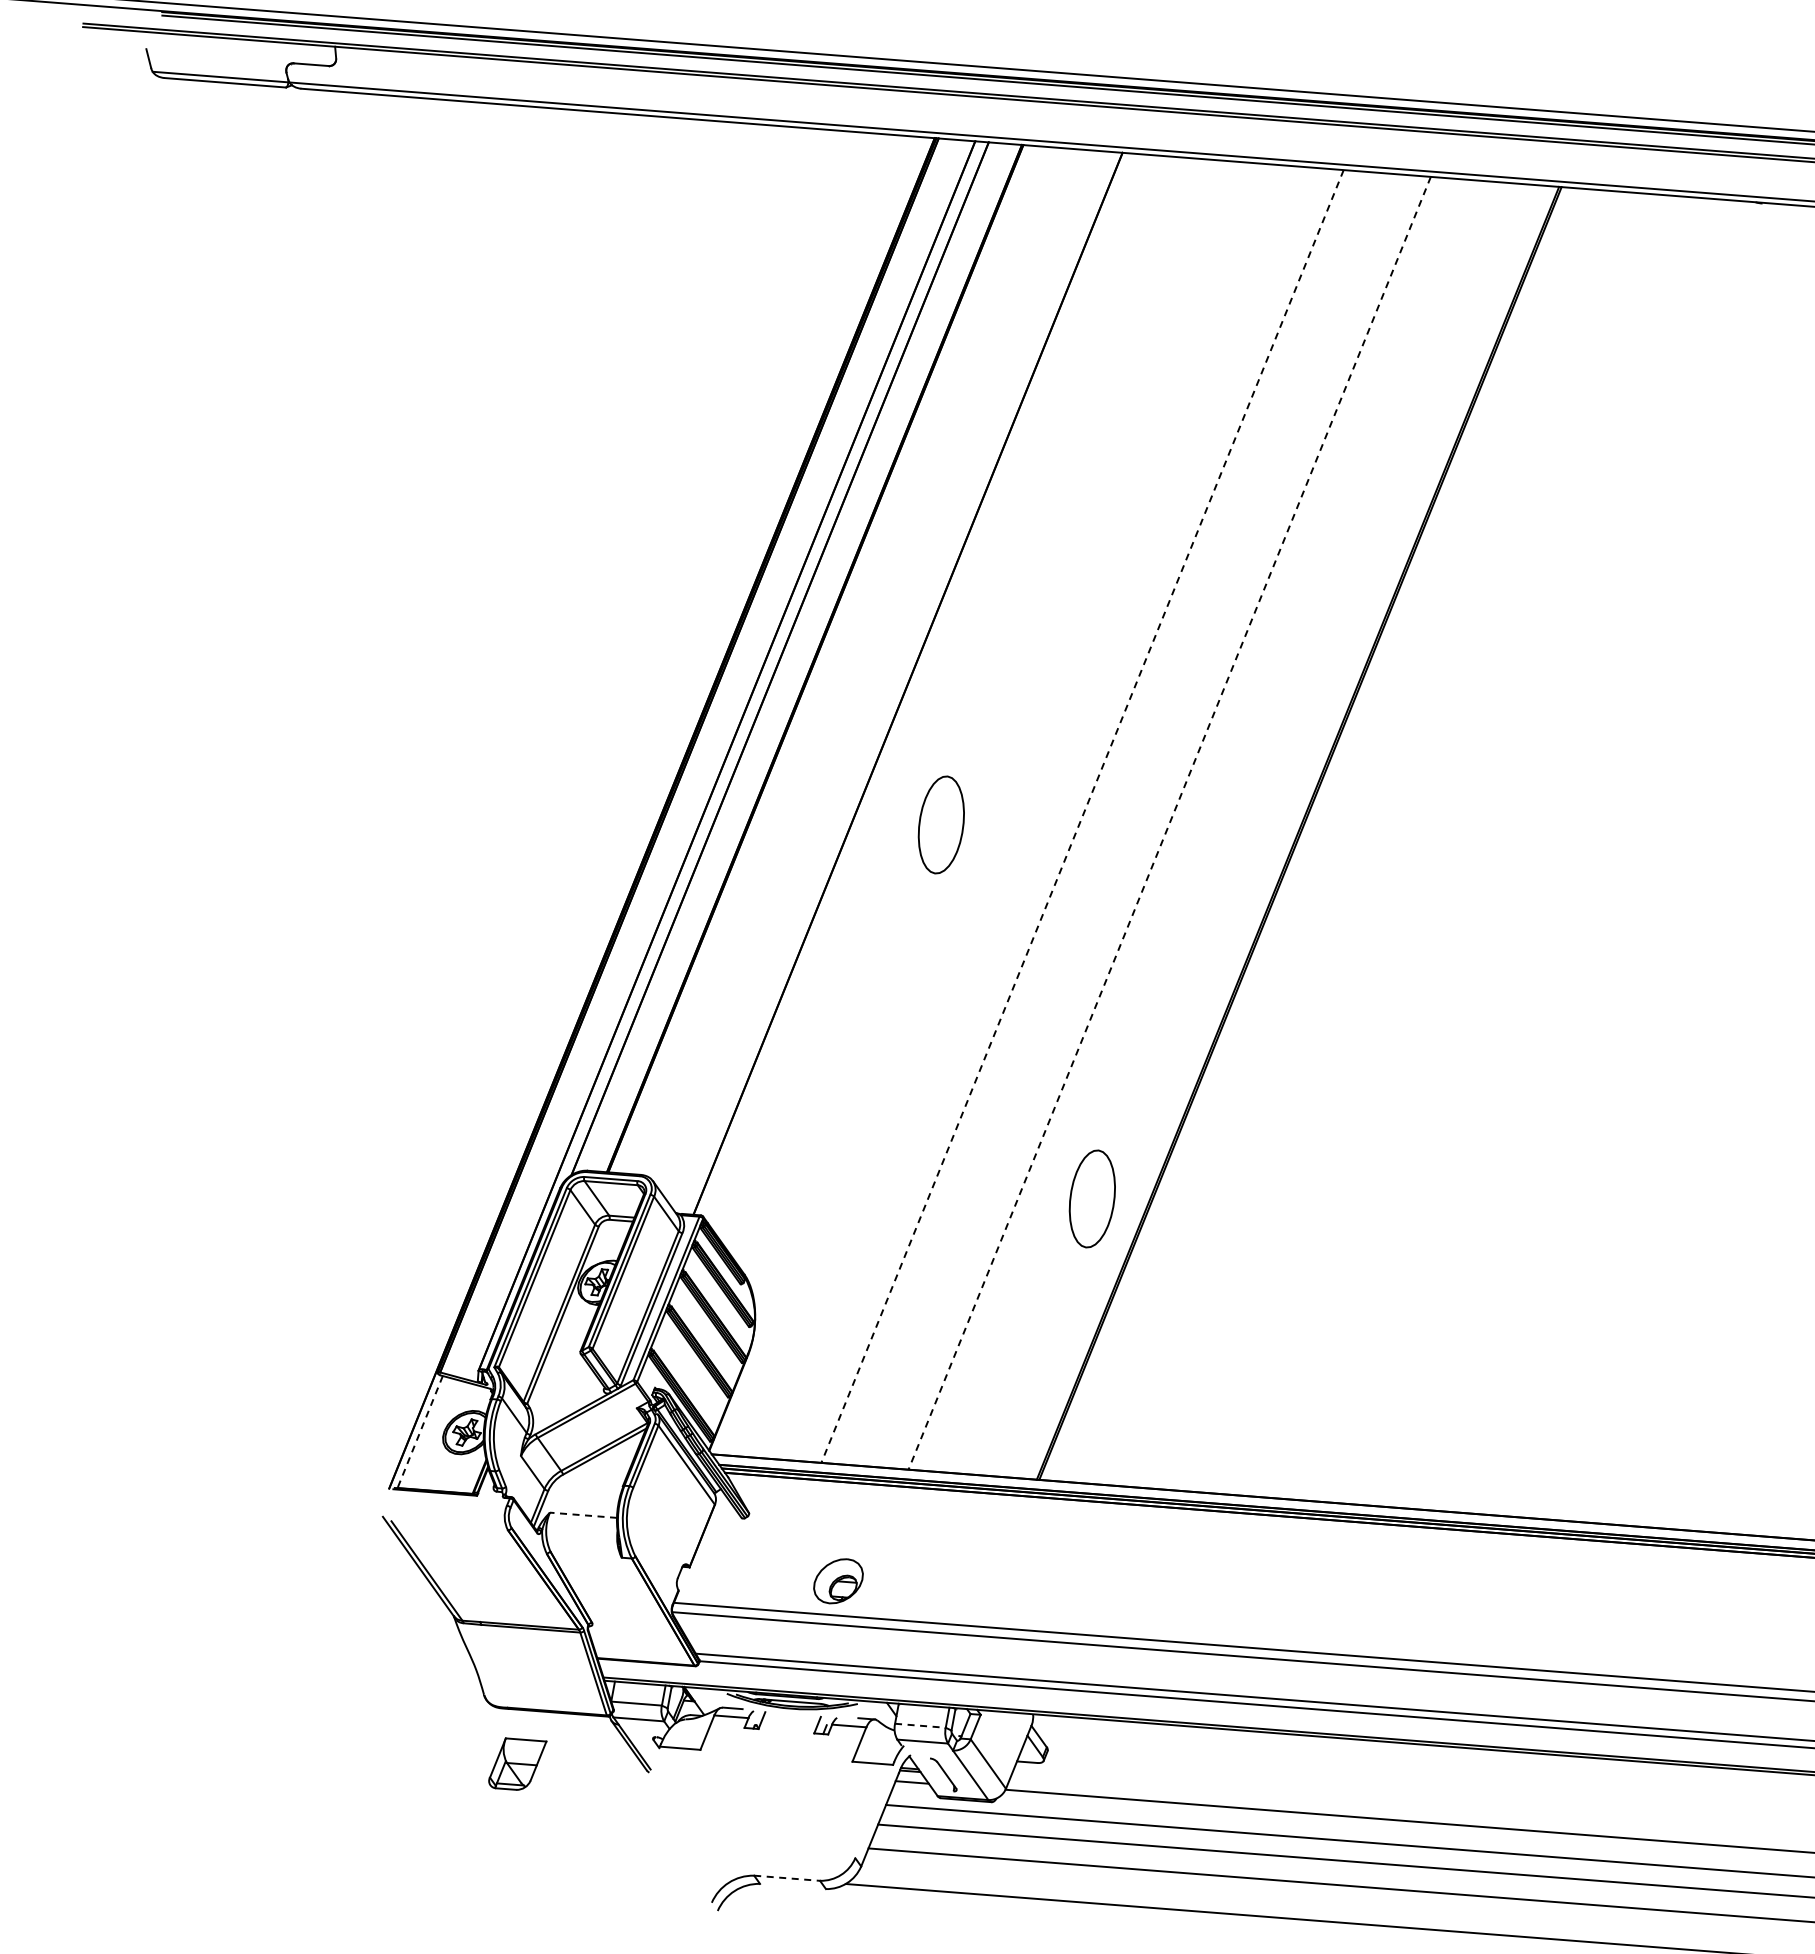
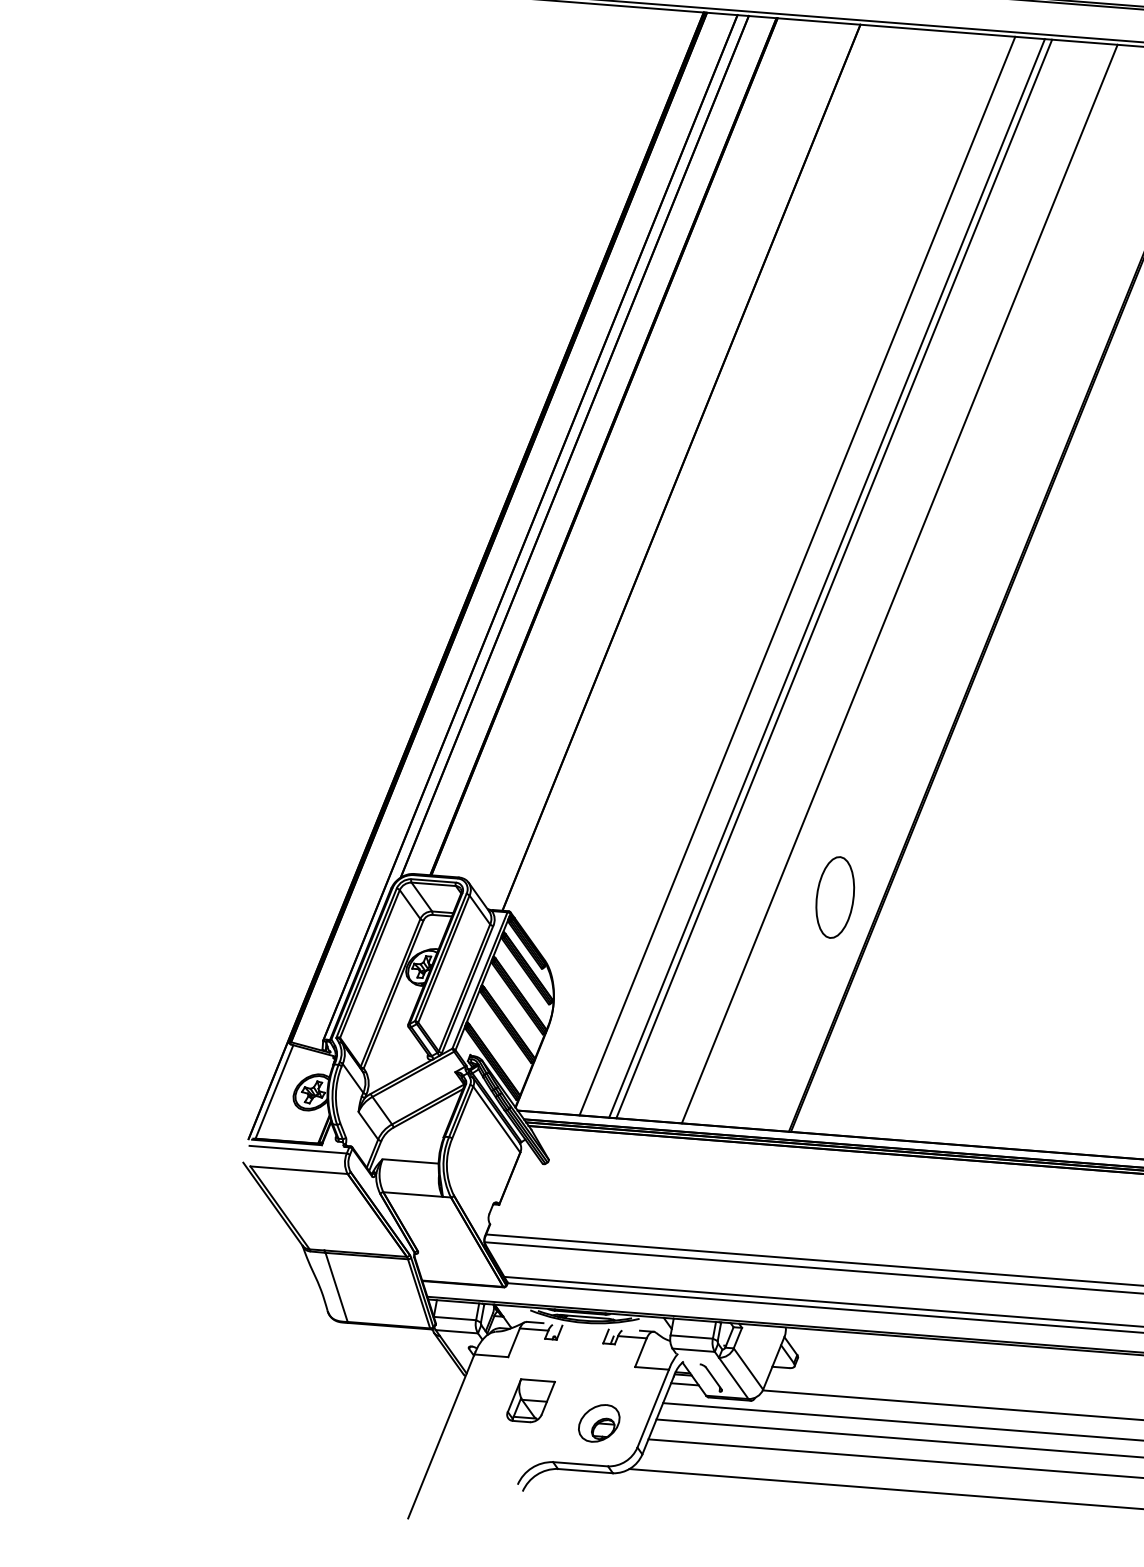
line: (1046, 813) -> (796, 575), added
line: (1082, 816) -> (827, 578), dashed -> solid
line: (1091, 816) -> (834, 578), added
line: (1169, 823) -> (899, 584), dashed -> solid
part: (940, 824) -> (708, 585), removed
line: (420, 1432) -> (274, 1092), dashed -> solid
line: (448, 1500) -> (298, 1149), added
line: (583, 1515) -> (410, 1161), dashed -> solid
line: (449, 1525) -> (298, 1169), added
line: (585, 1554) -> (412, 1194), added
part: (838, 1581) -> (599, 1423), moved
line: (494, 1665) -> (336, 1286), added
line: (920, 1725) -> (691, 1336), dashed -> solid
part: (517, 1763) -> (530, 1400), moved
line: (874, 1811) -> (653, 1408), added
line: (619, 1844) -> (440, 1436), added
line: (787, 1878) -> (580, 1464), dashed -> solid
line: (792, 1886) -> (585, 1471), added

